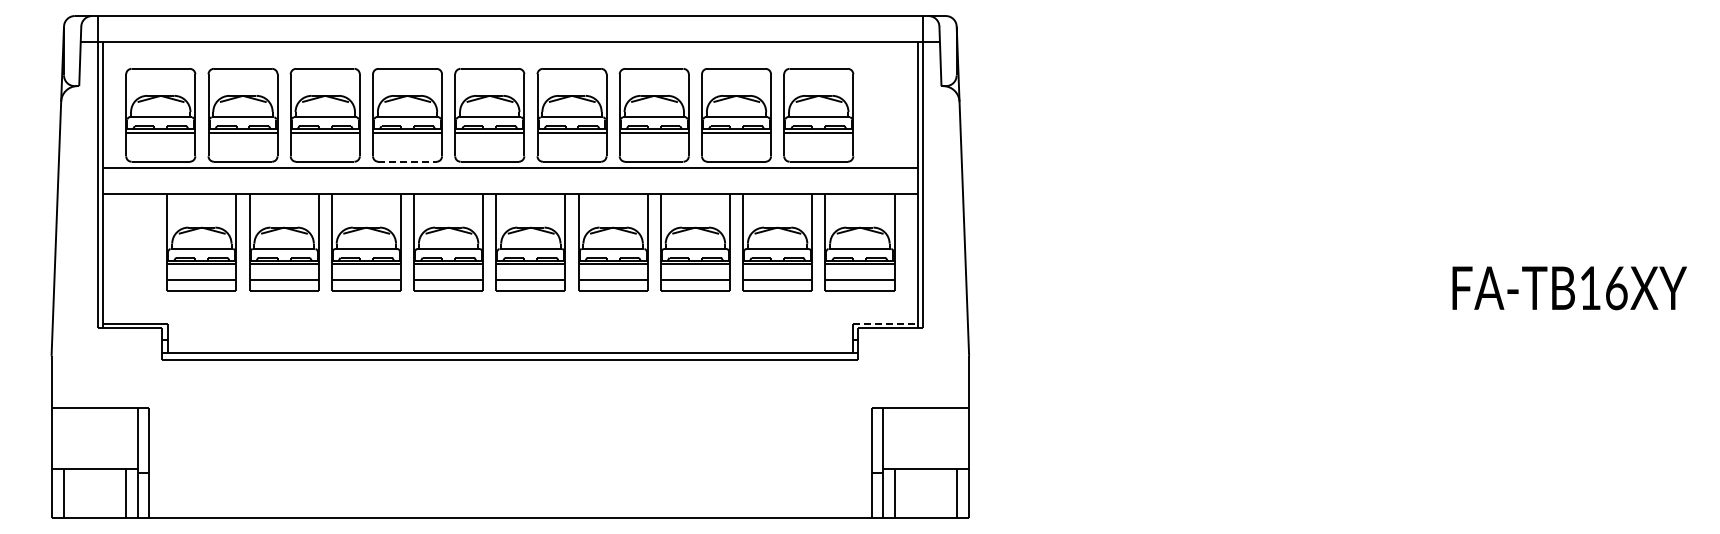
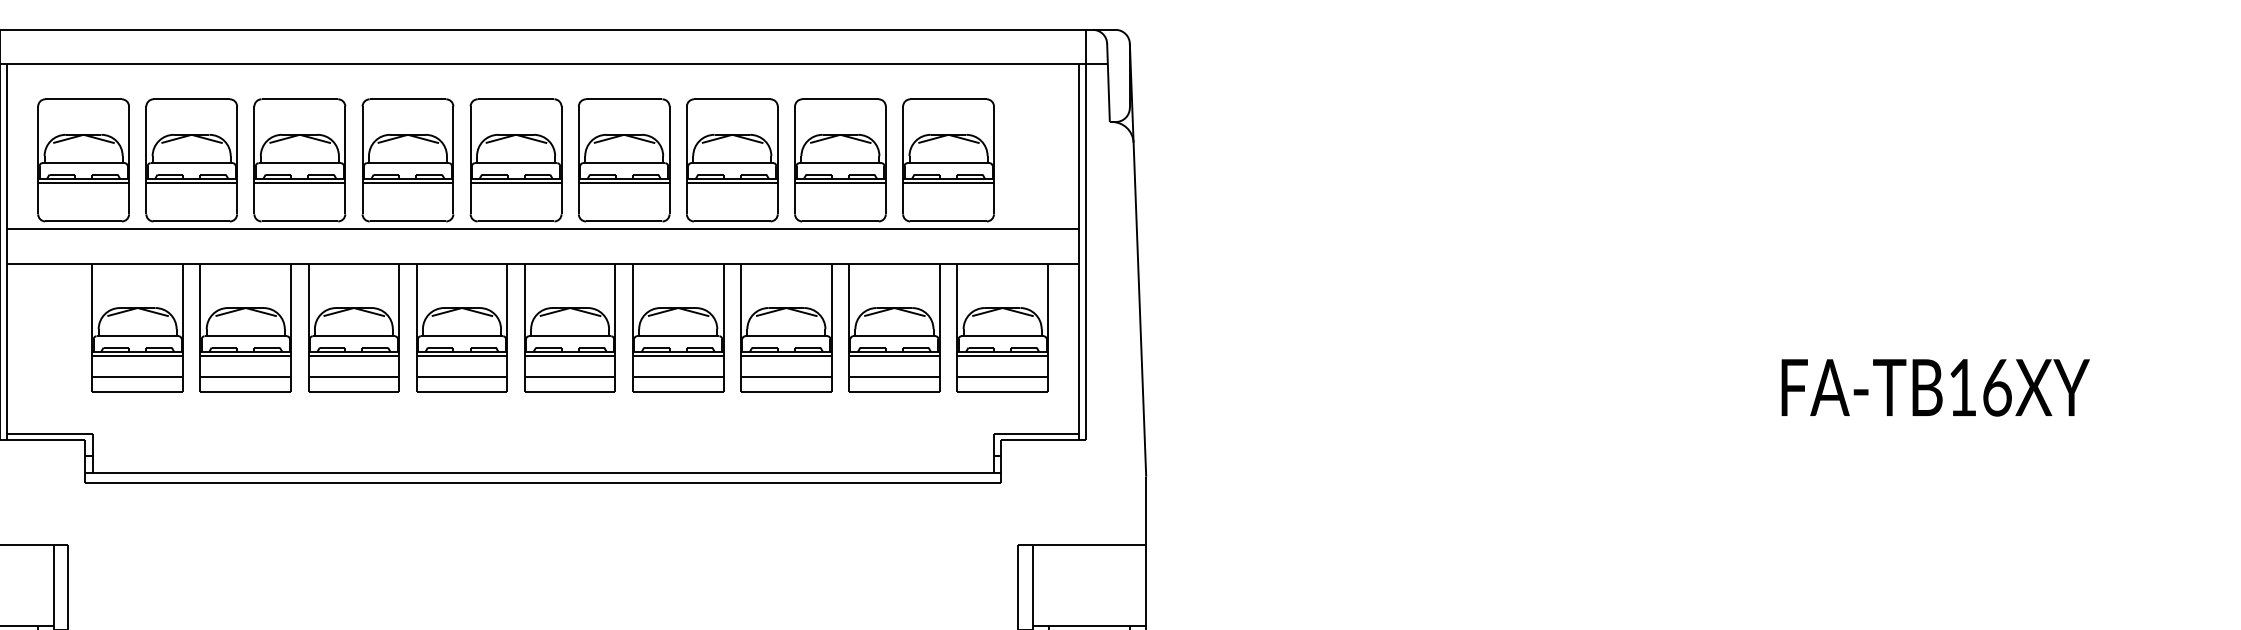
line: (408, 161) -> (409, 221), dashed -> solid
line: (885, 323) -> (1036, 434), dashed -> solid

